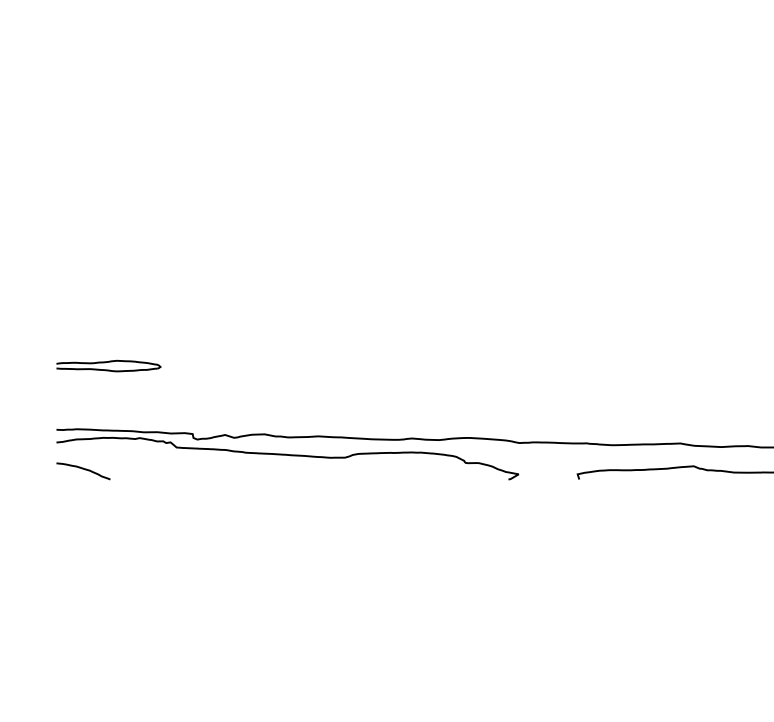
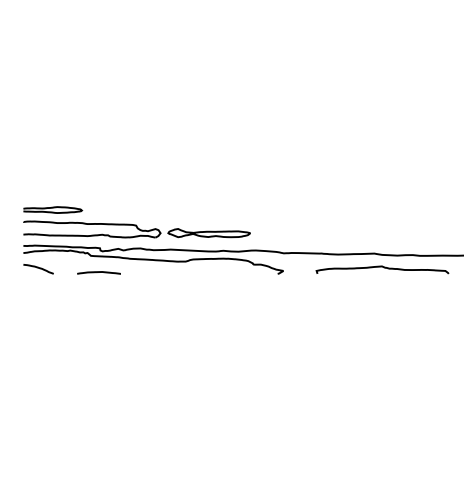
part: (257, 400) -> (136, 229), added
line: (189, 477) -> (98, 272), added

